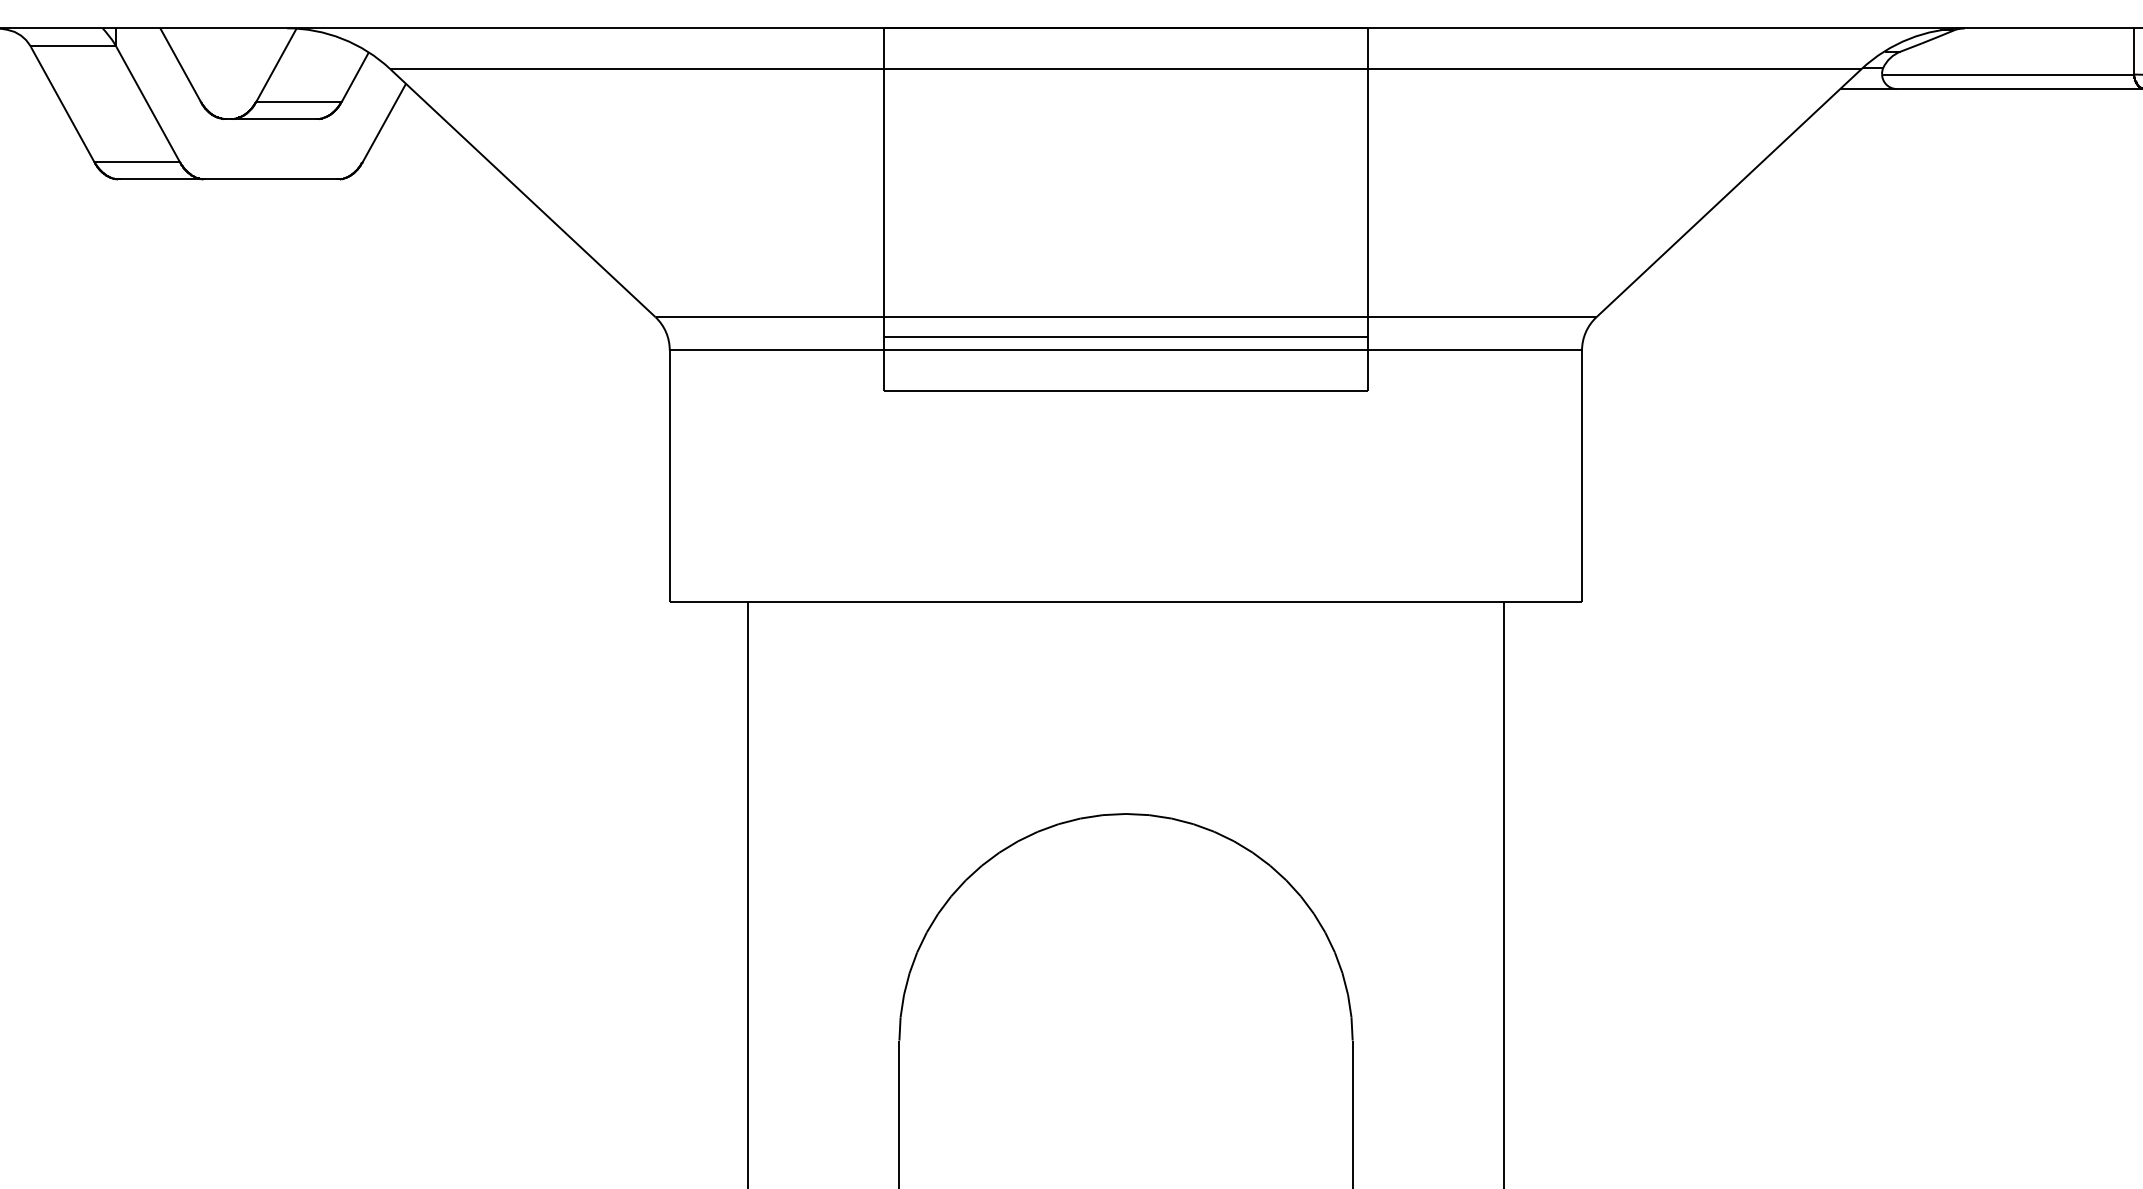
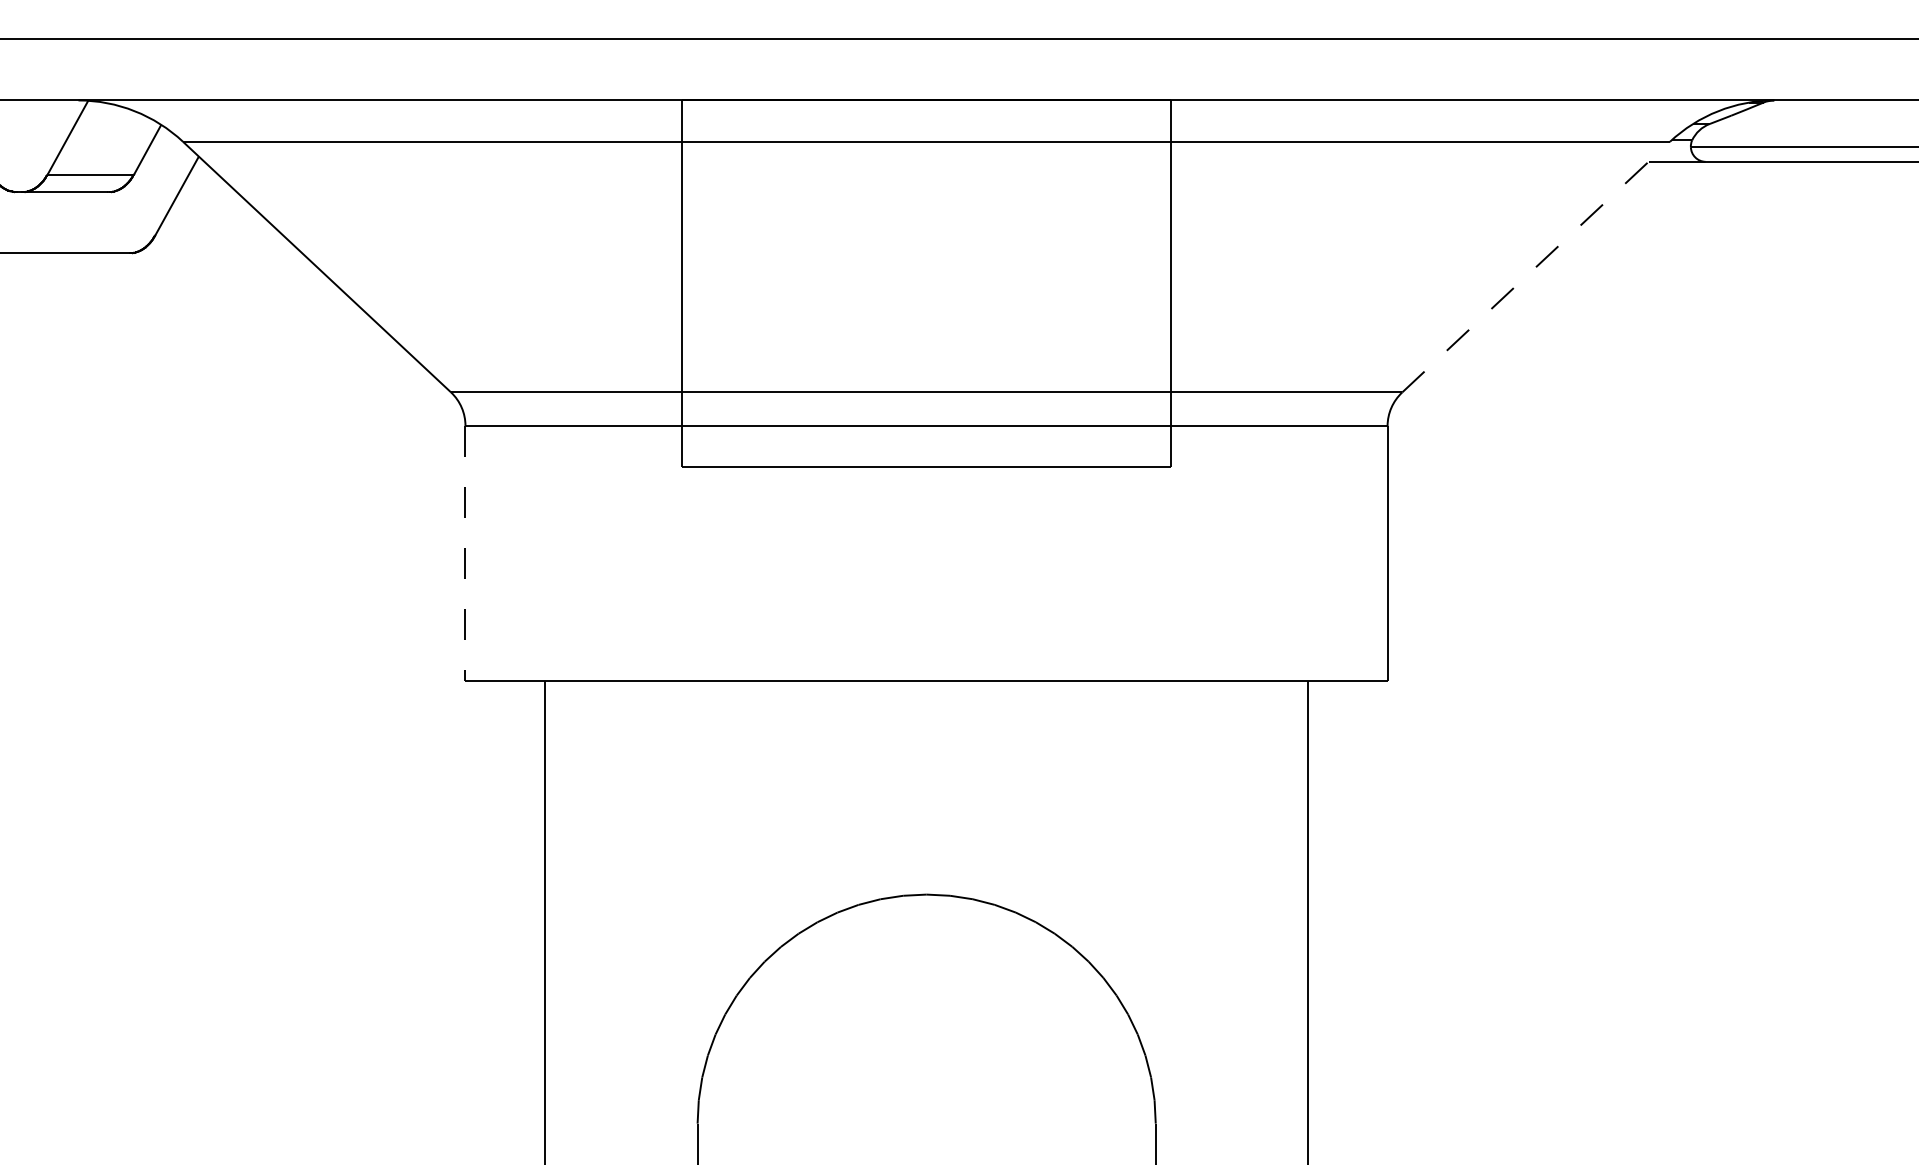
line: (1729, 193) -> (1536, 267), solid -> dashed
line: (1125, 336) -> (926, 411), removed
line: (669, 476) -> (465, 553), solid -> dashed

